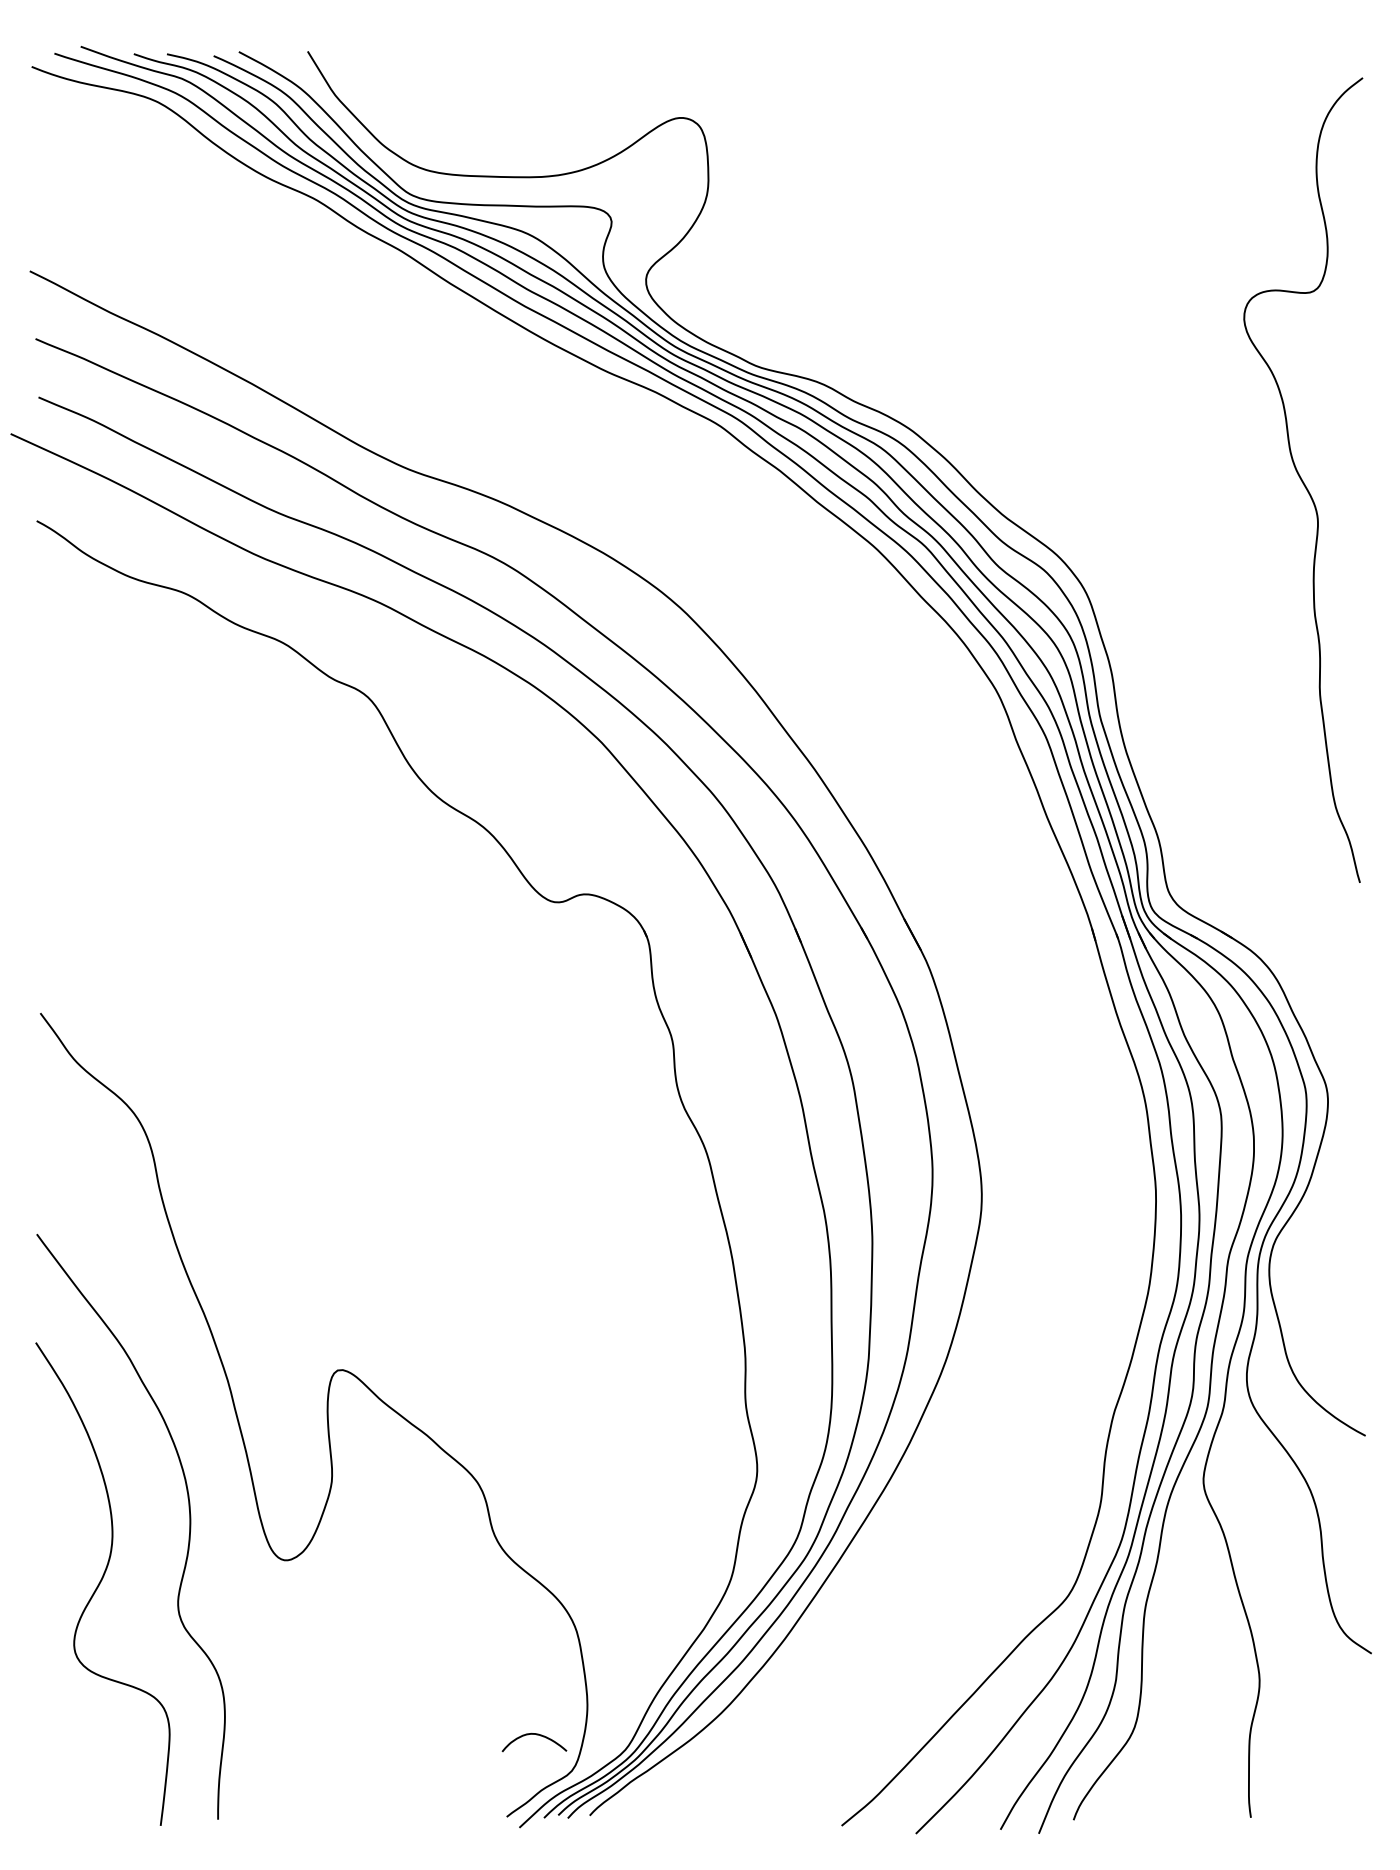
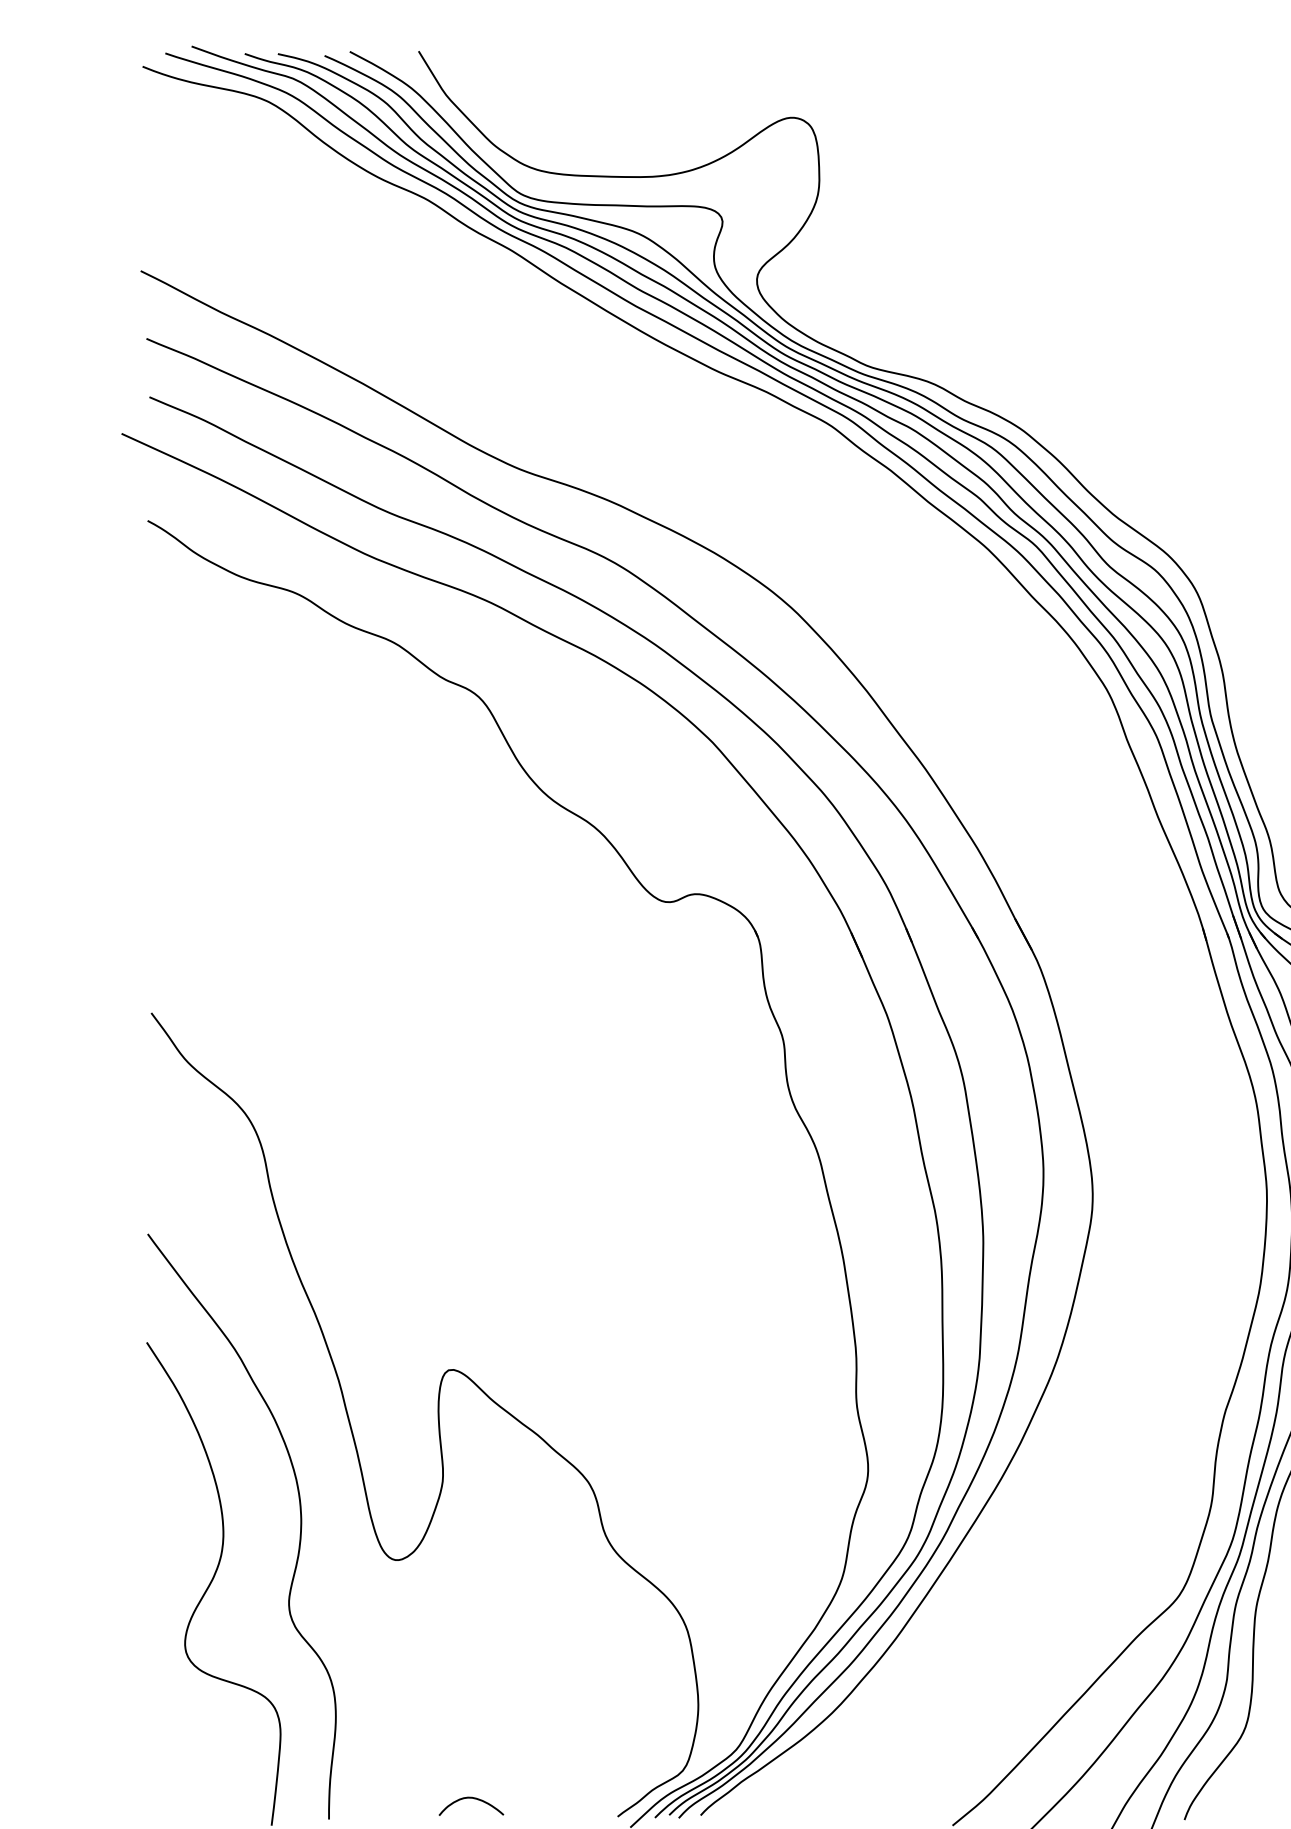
curve: (536, 1735) -> (473, 1799), moved

